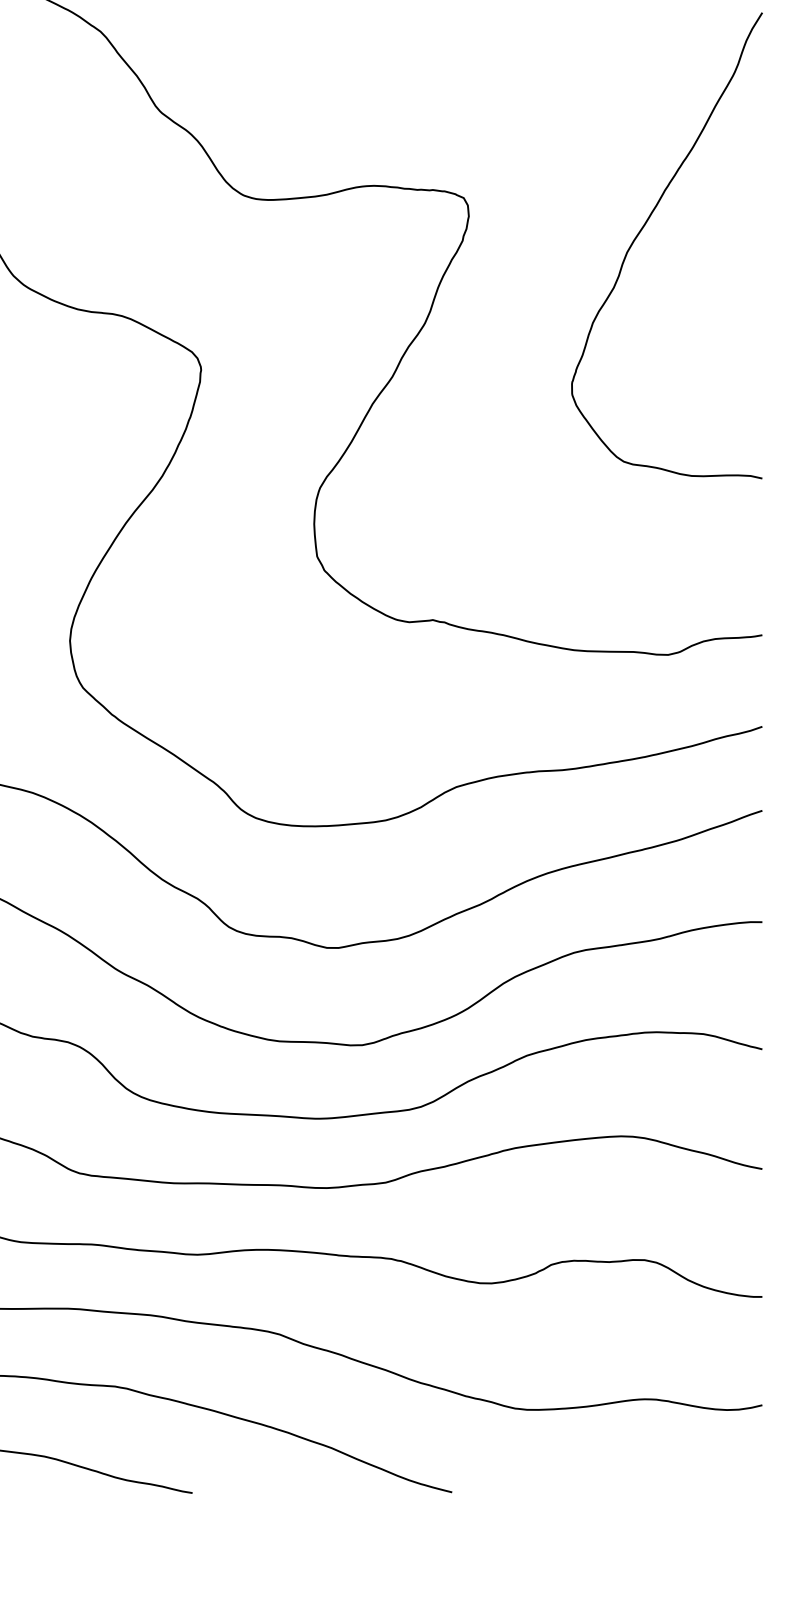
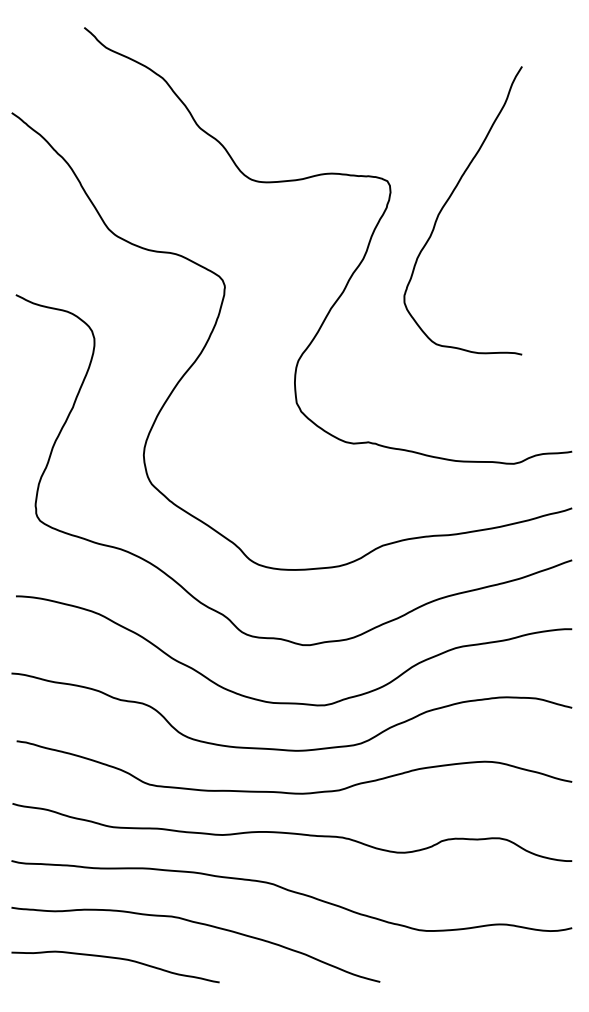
curve: (641, 232) -> (447, 202), moved

